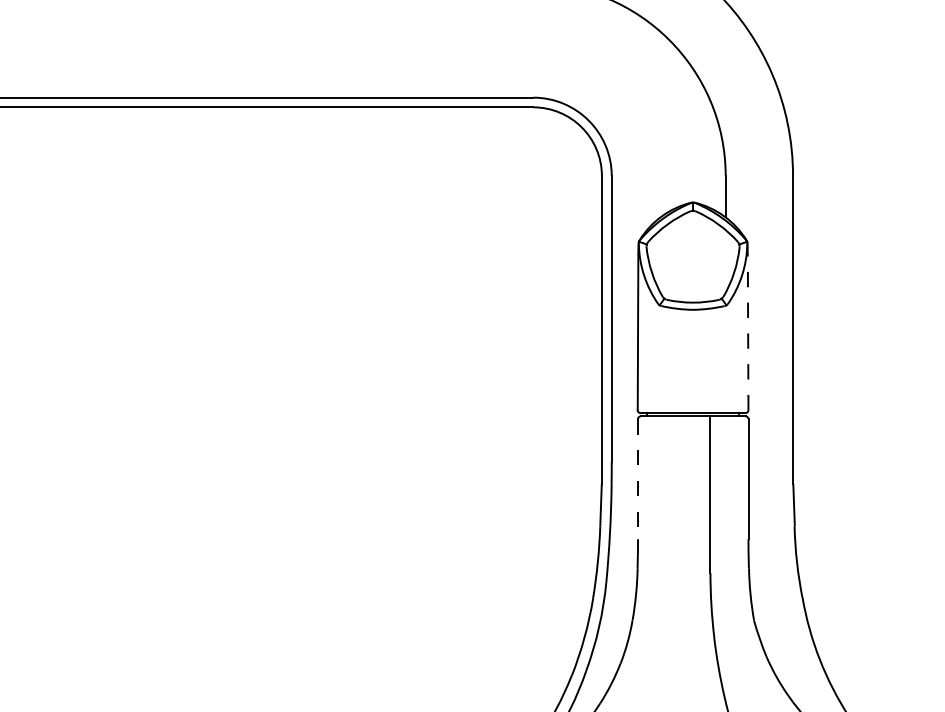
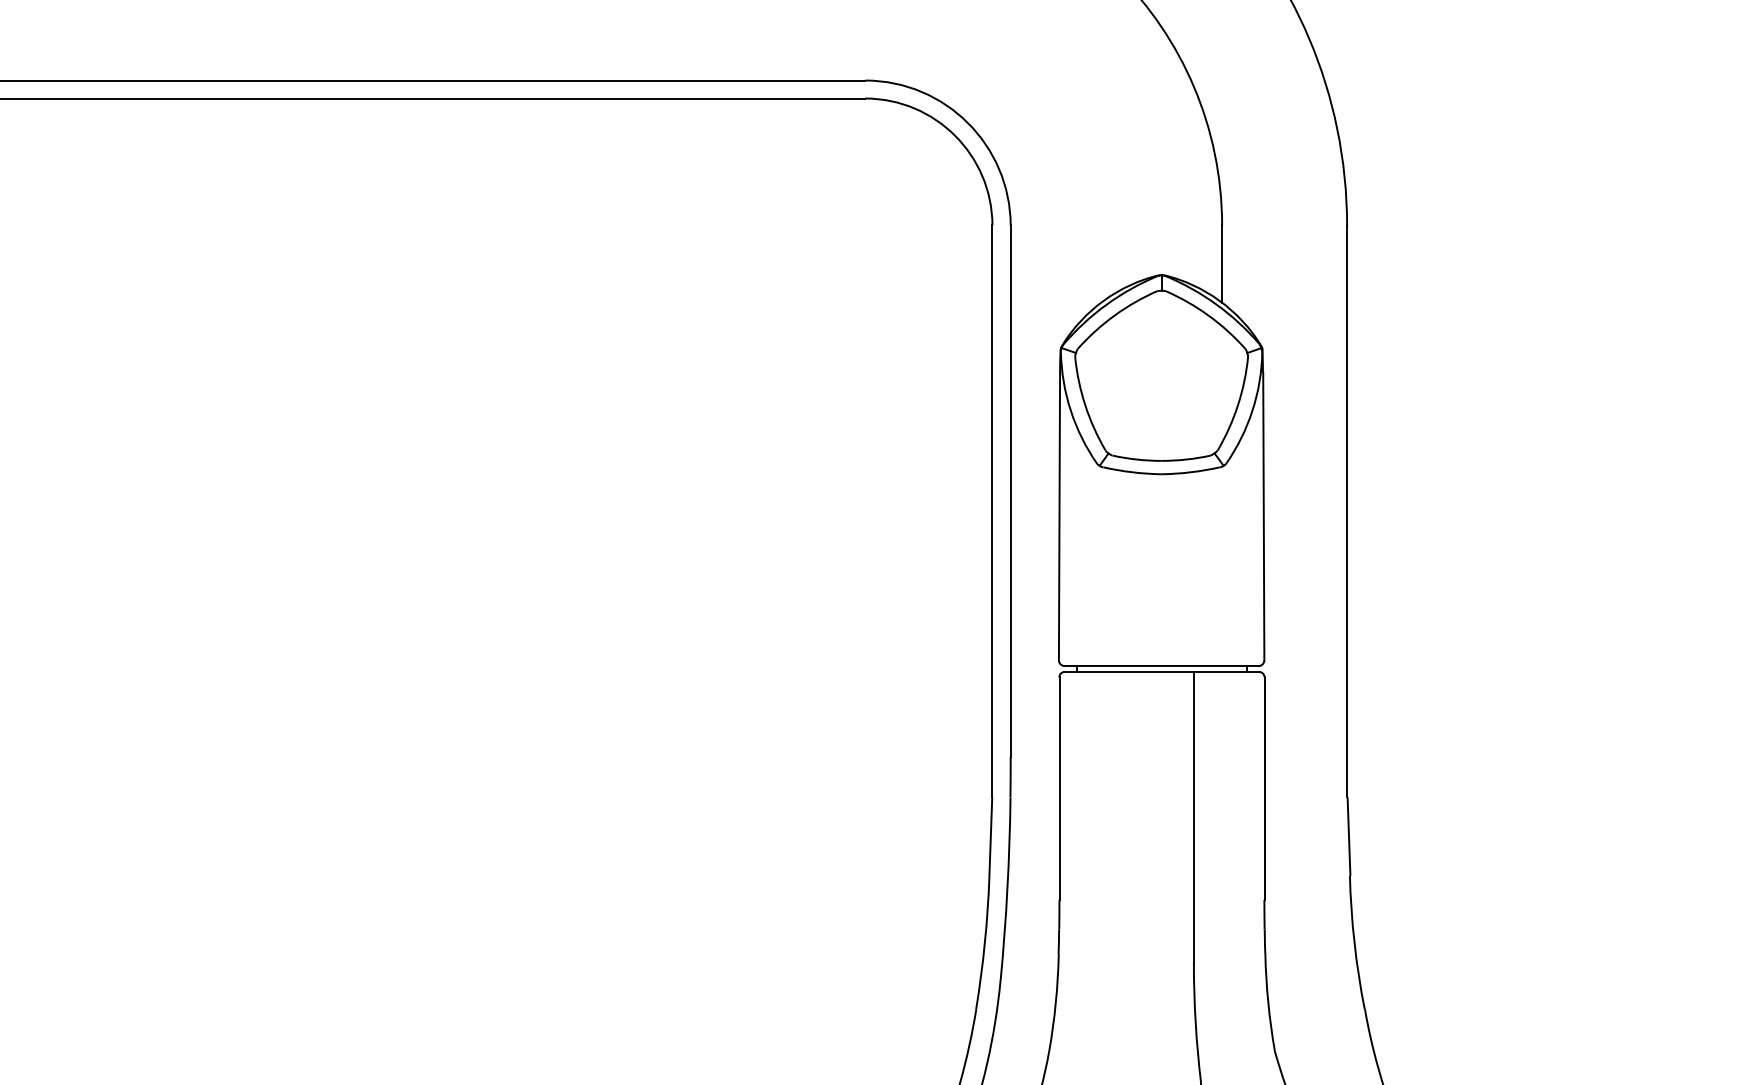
line: (748, 332) -> (1264, 516), dashed -> solid
line: (638, 479) -> (1060, 789), dashed -> solid

